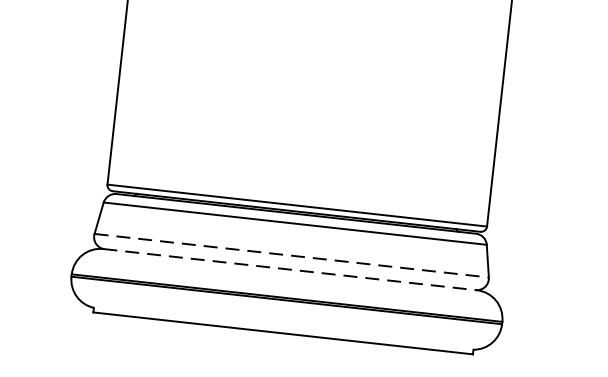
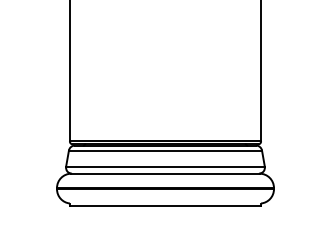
line: (291, 255) -> (165, 166), dashed -> solid
line: (292, 269) -> (166, 173), dashed -> solid

